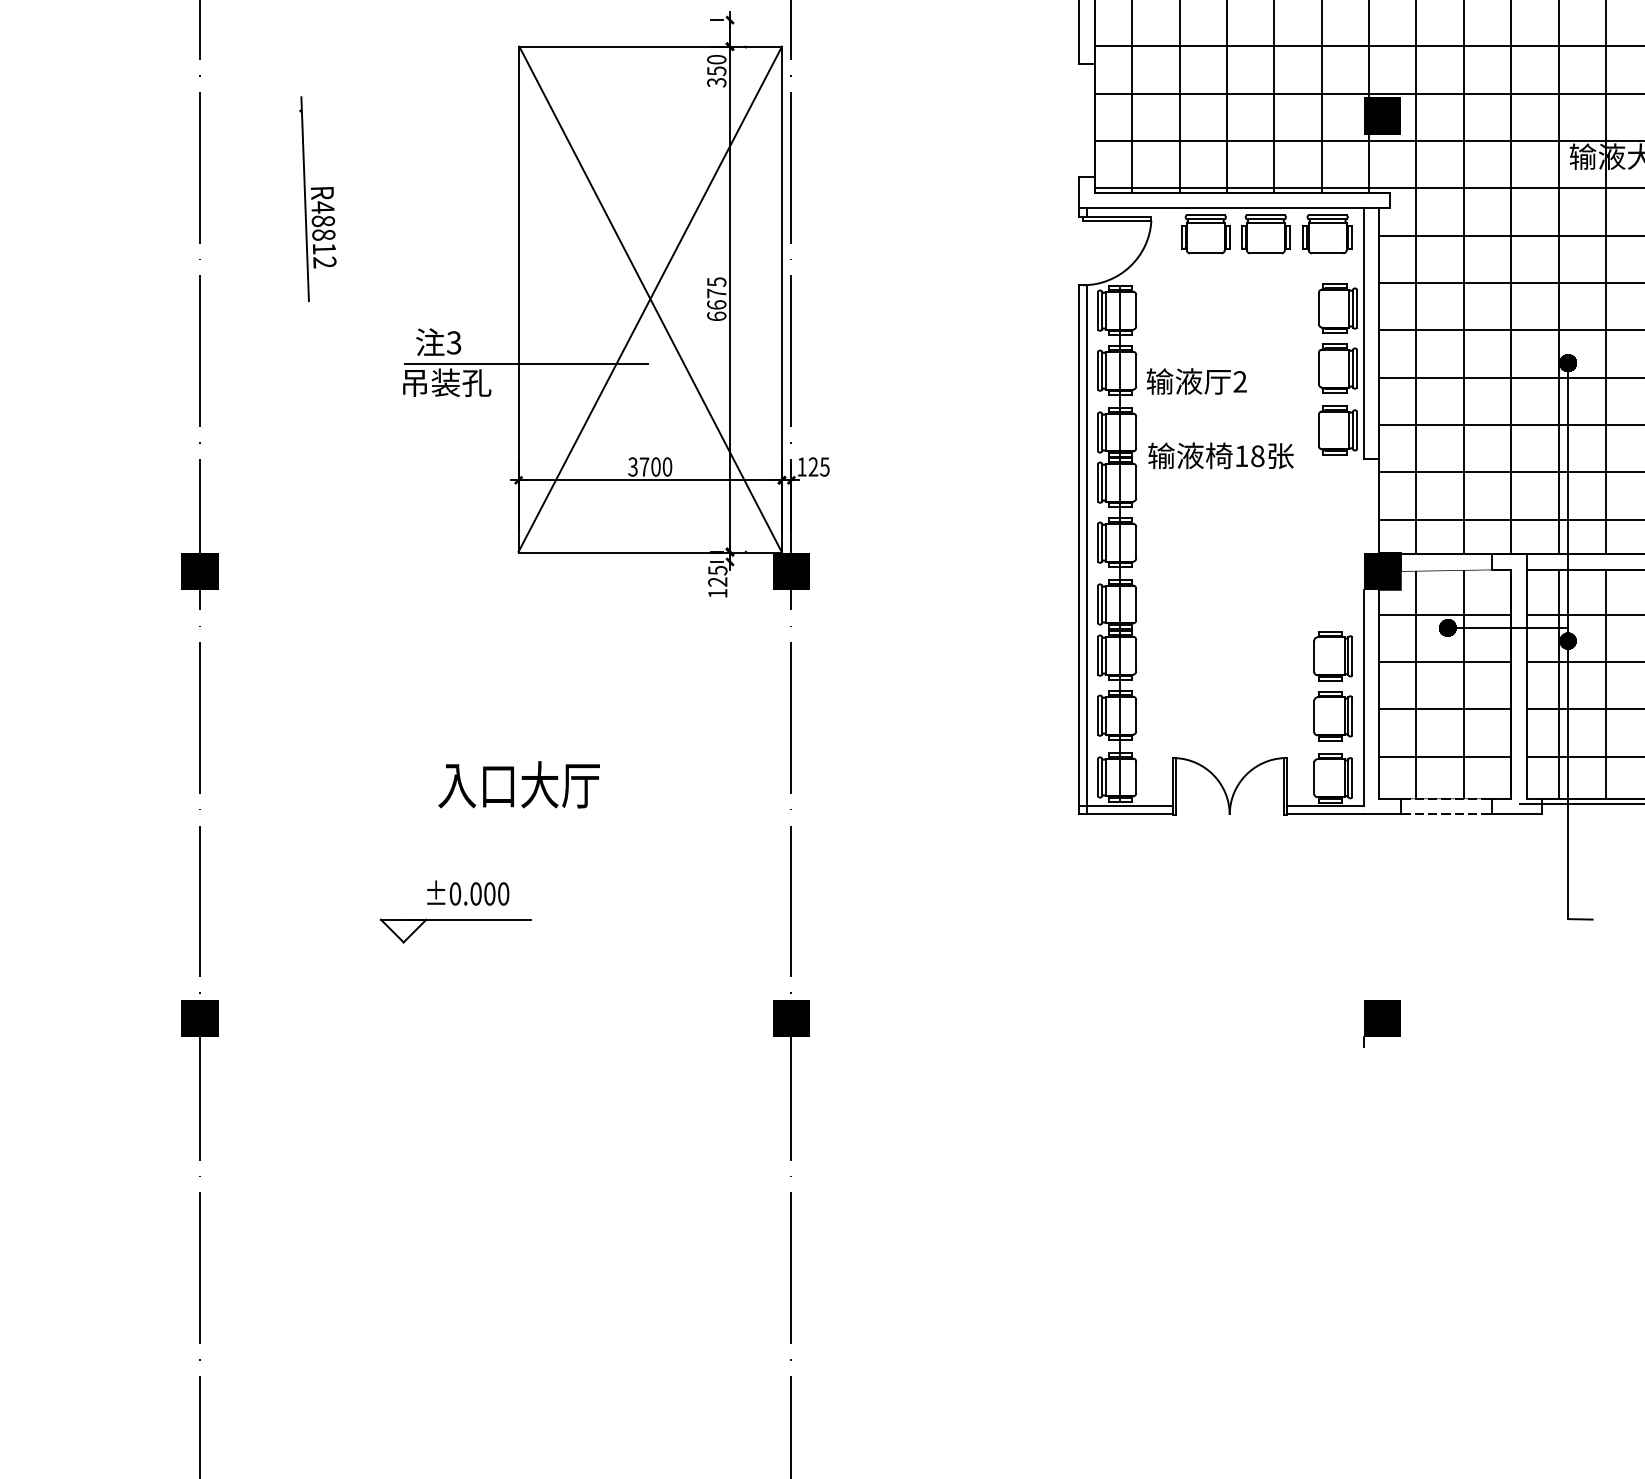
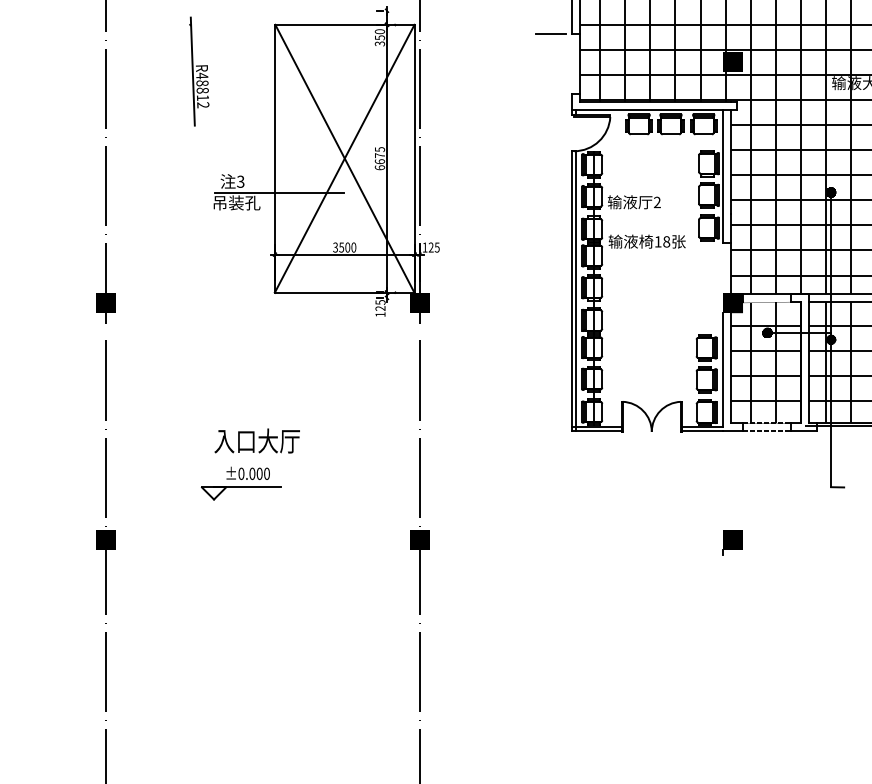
line: (1038, 63) -> (550, 33), added
part: (317, 198) -> (199, 71), moved
text: (644, 466) -> (341, 247), 3700 -> 3500
text: (517, 783) -> (256, 440), moved

